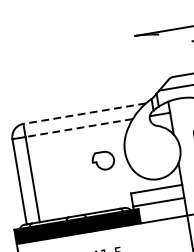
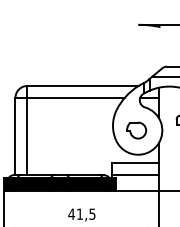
line: (85, 113) -> (83, 85), dashed -> solid
line: (79, 127) -> (76, 97), dashed -> solid
part: (103, 160) -> (136, 130), moved

